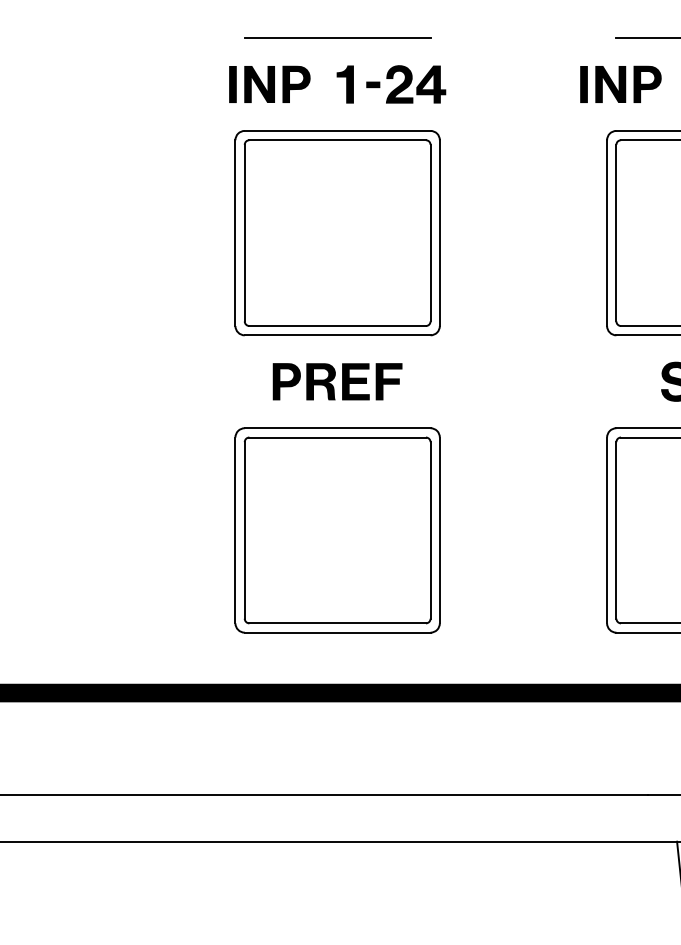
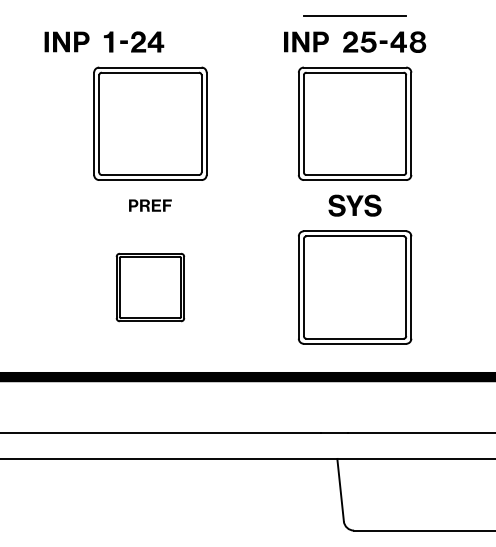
line: (337, 38) -> (150, 16), removed
part: (337, 83) -> (104, 41), moved
part: (337, 381) -> (150, 205), size x0.6
part: (337, 530) -> (150, 287), size x0.6

